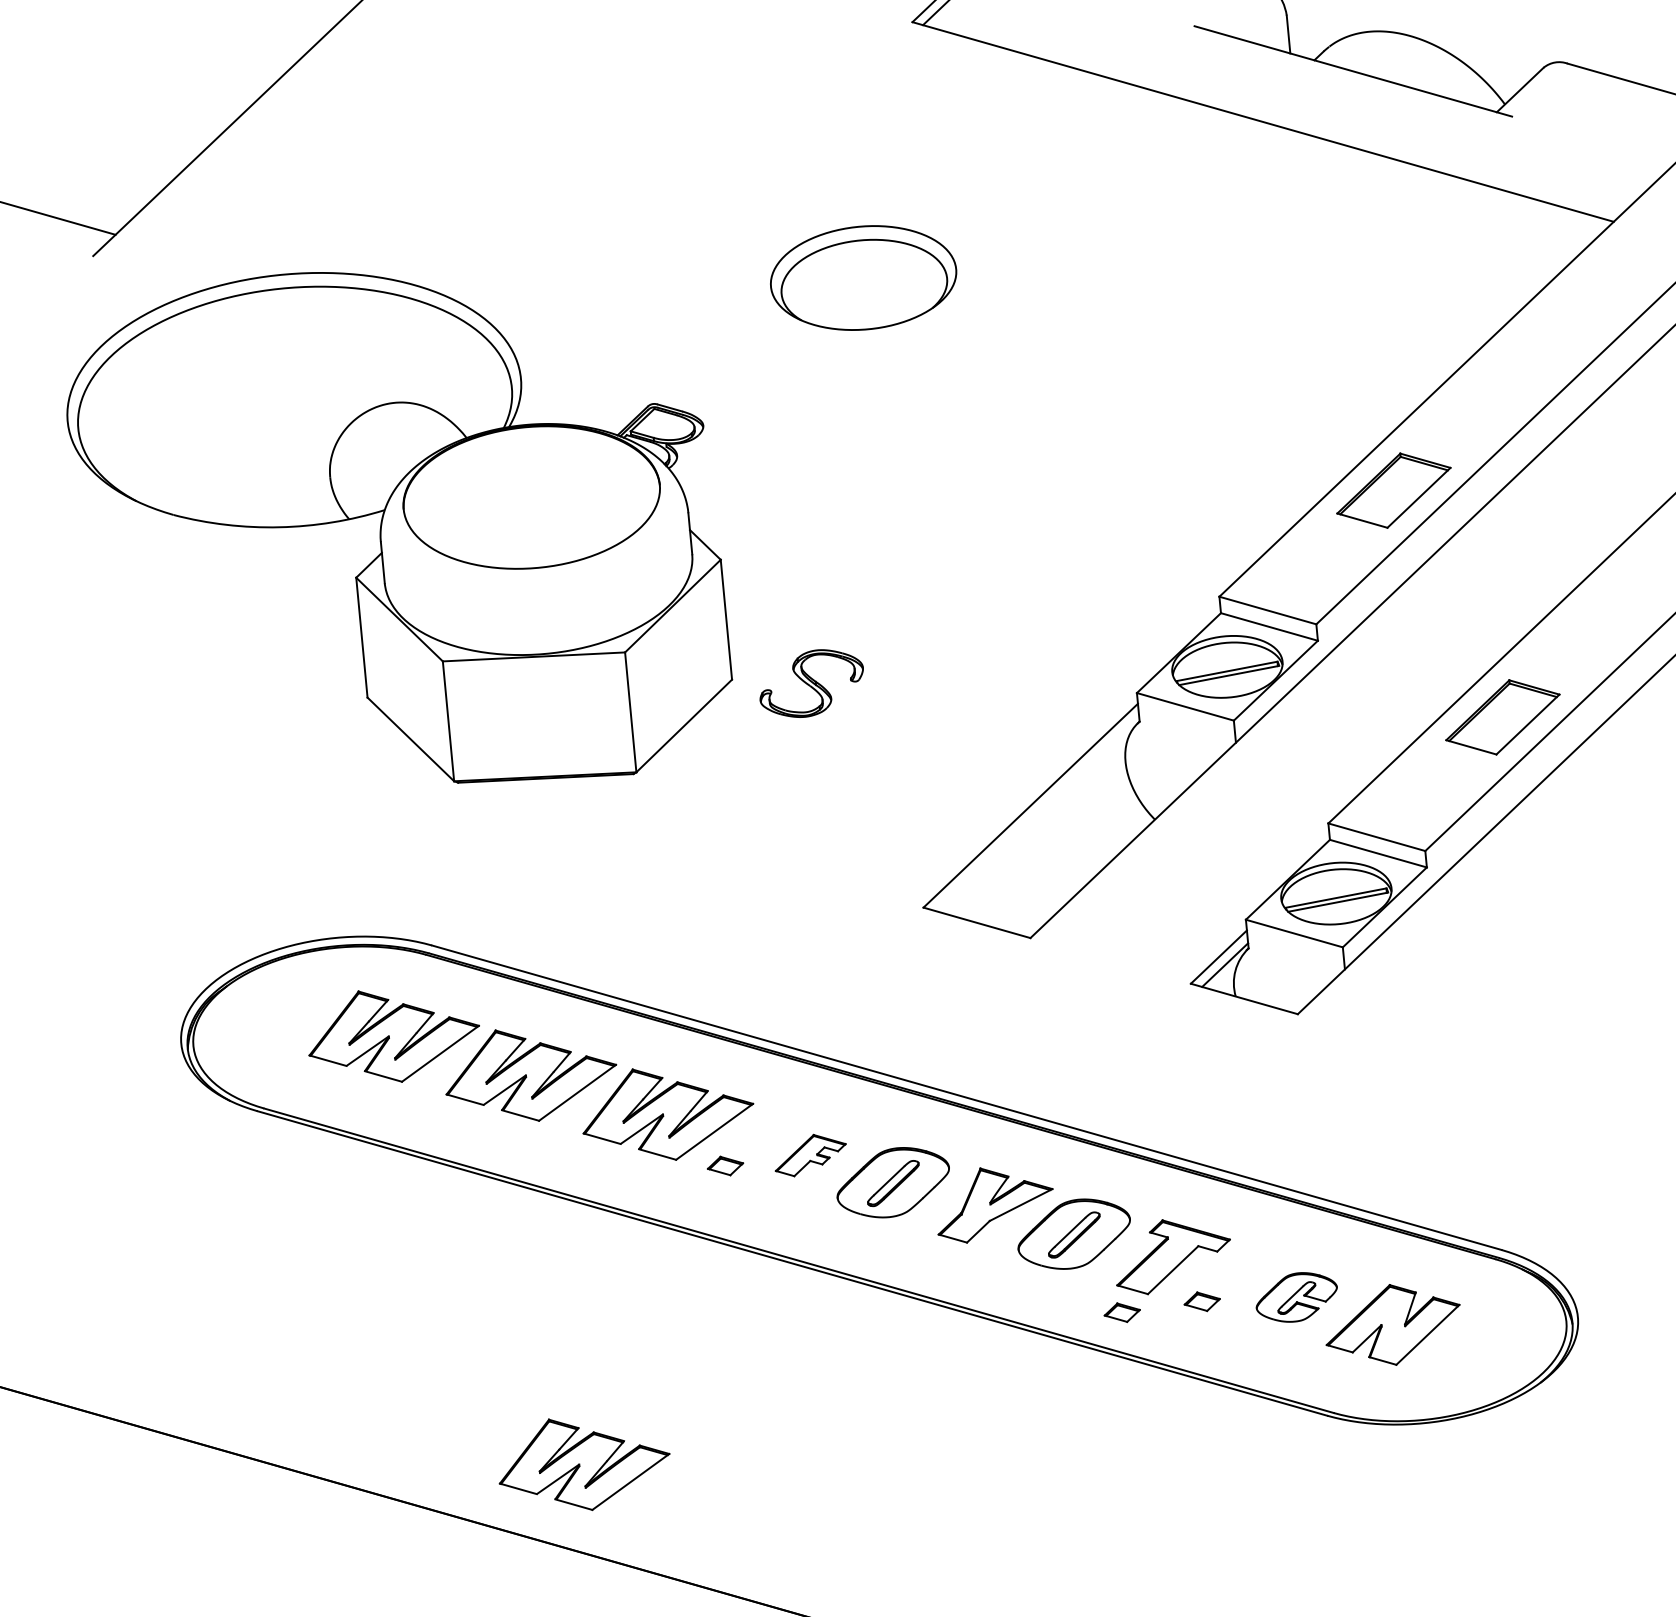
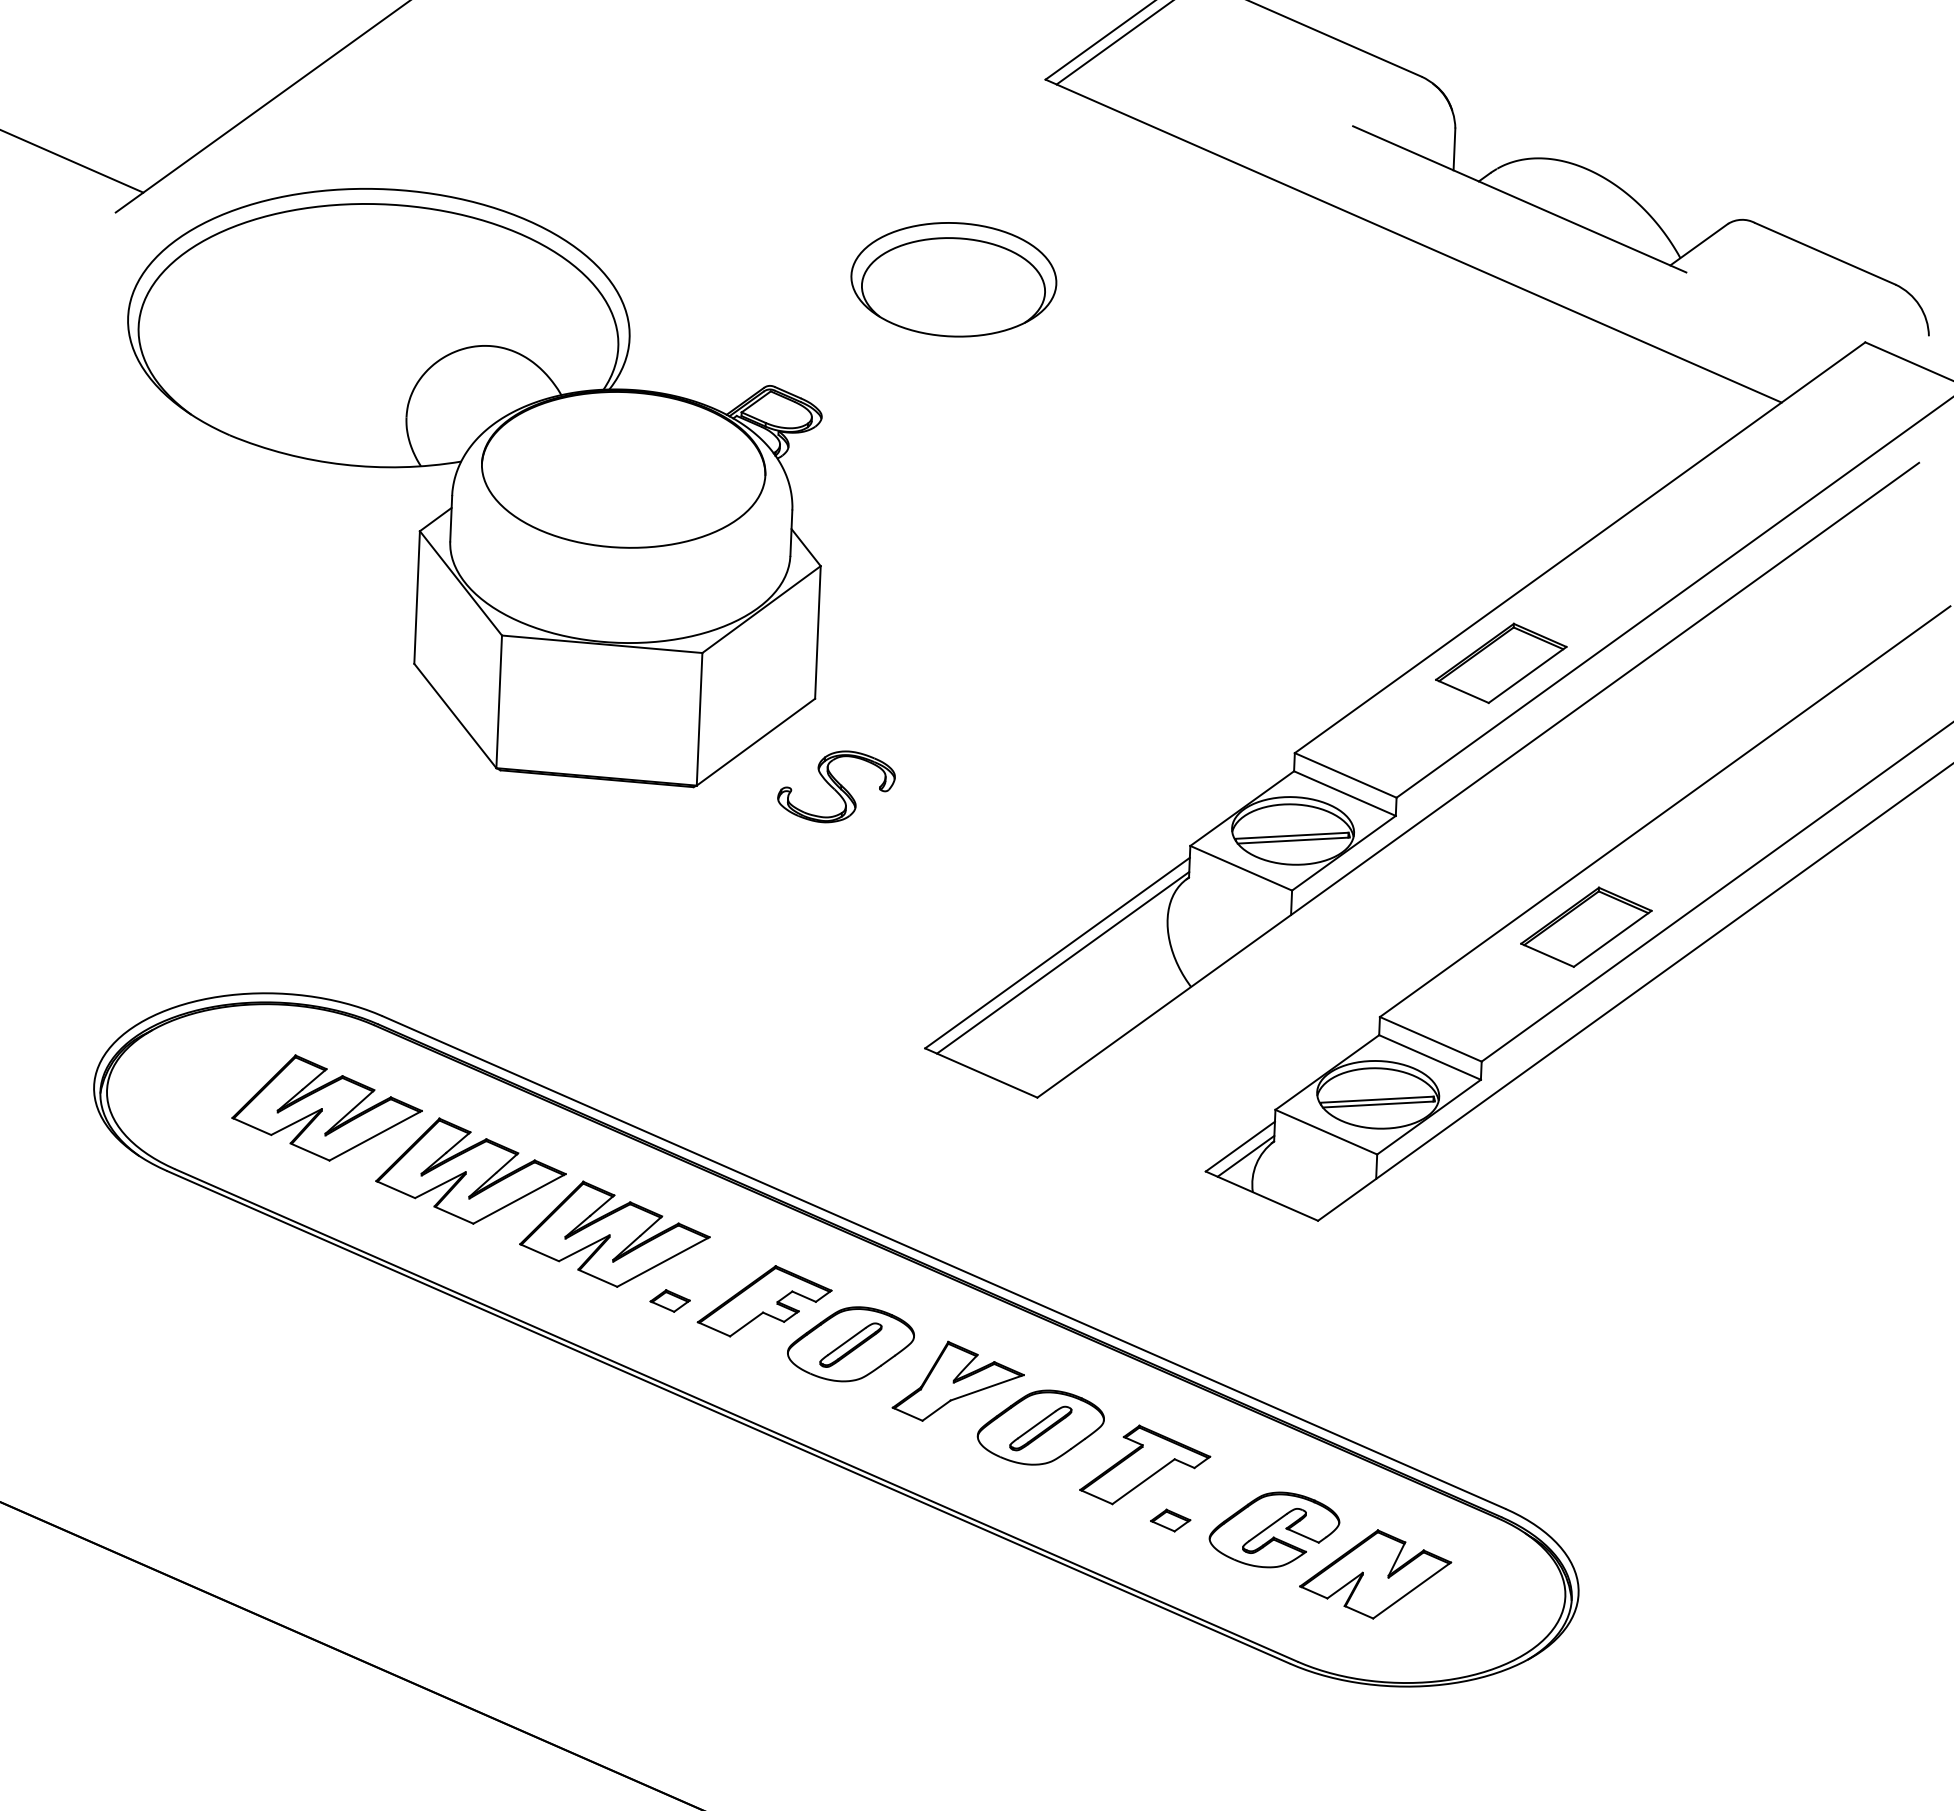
part: (863, 277) -> (953, 279), moved
part: (400, 532) -> (474, 488), moved
line: (1037, 813) -> (1063, 962), added
part: (810, 1154) -> (764, 1301), size x1.67
part: (1296, 1297) -> (1274, 1529), size x1.43
part: (1122, 1312) -> (1081, 1520), removed
part: (583, 1462) -> (470, 1603), removed

